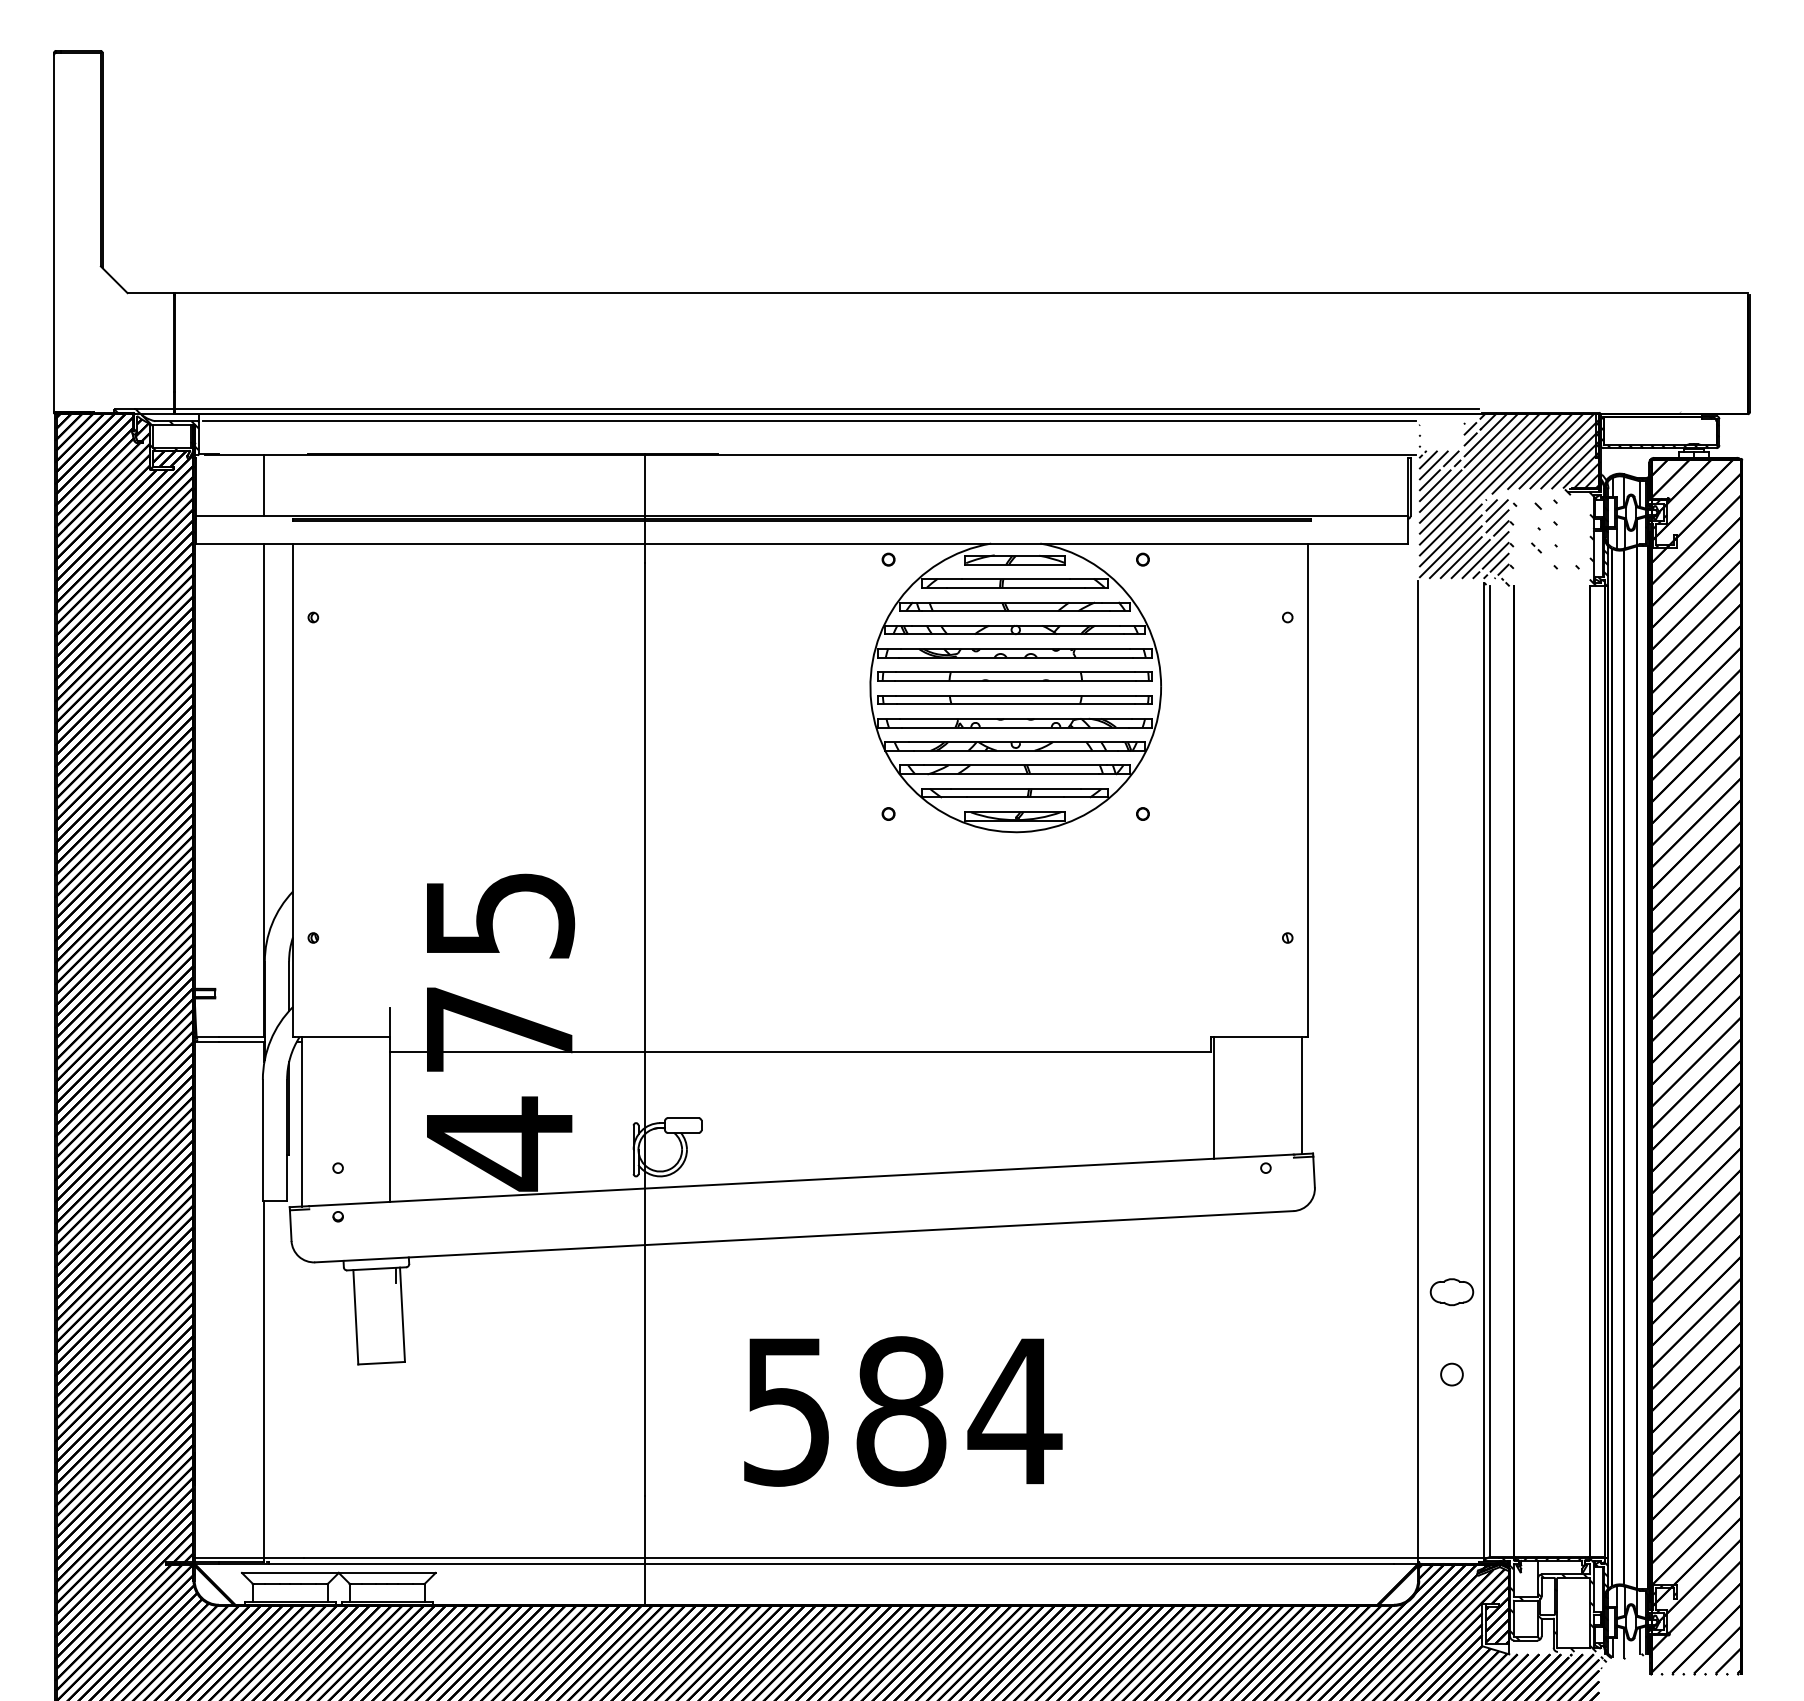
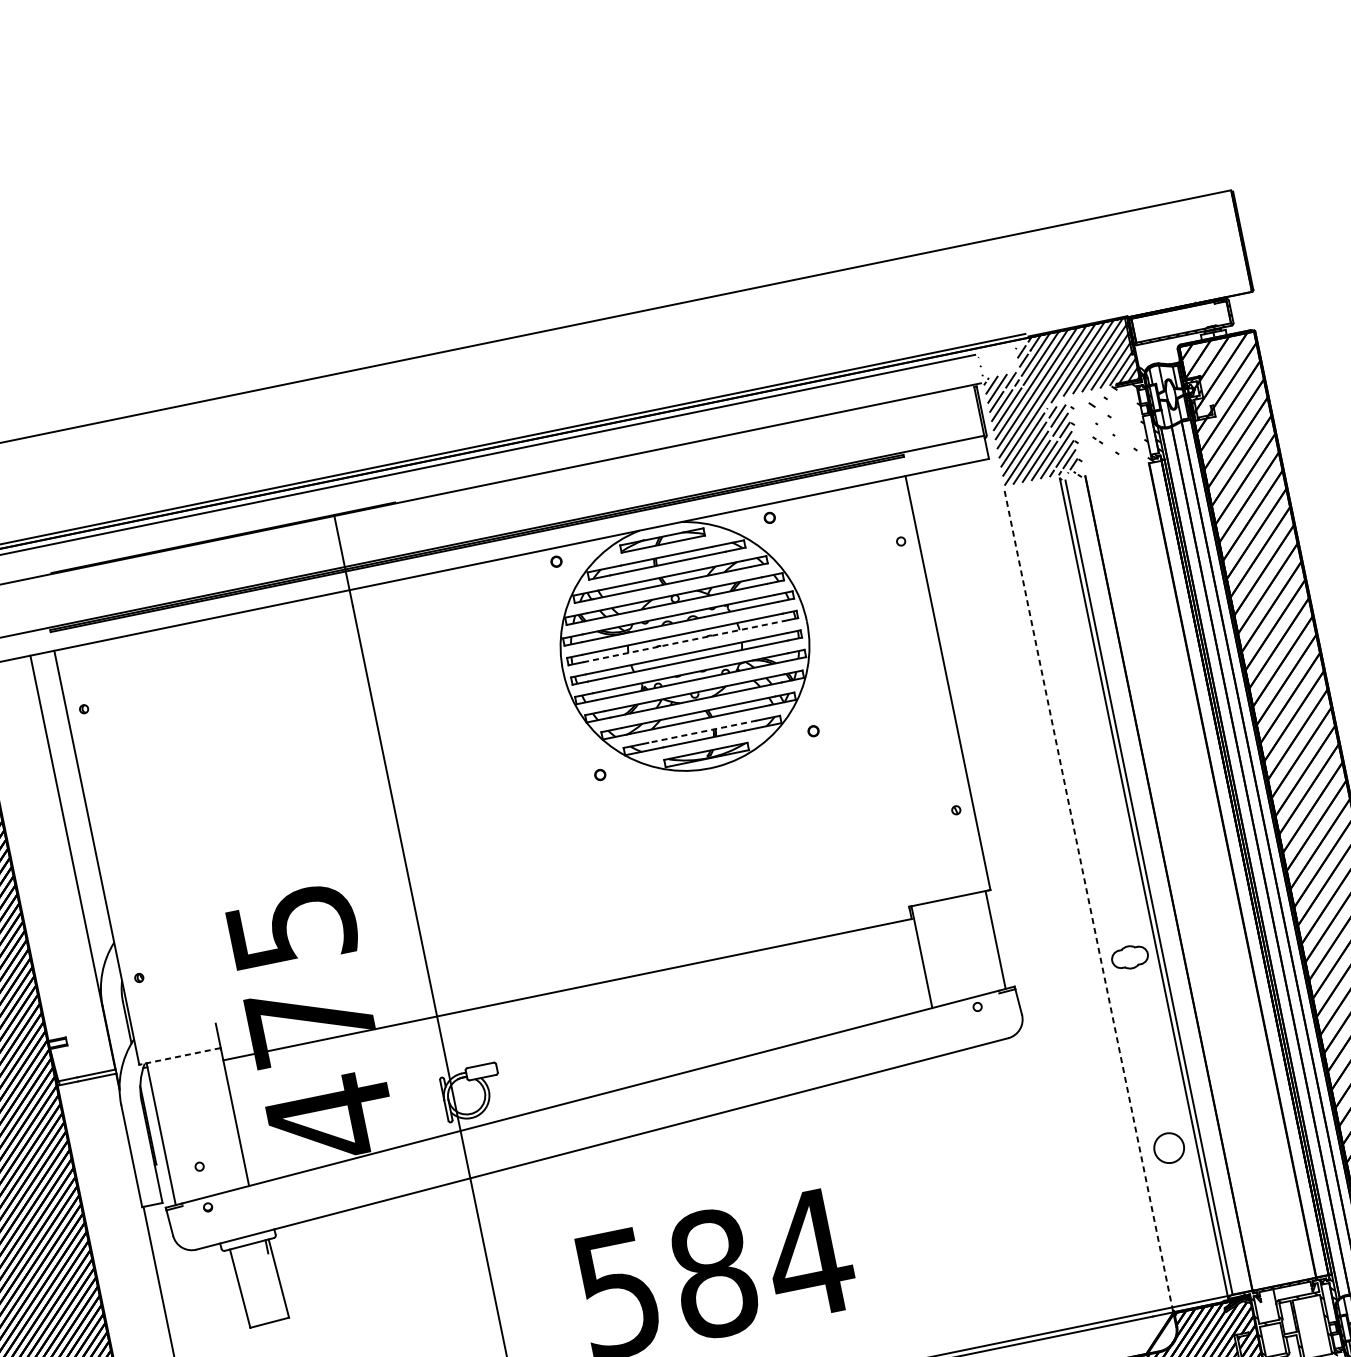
line: (264, 485) -> (20, 606), removed
line: (1016, 681) -> (684, 641), solid -> dashed
line: (1015, 788) -> (702, 731), solid -> dashed
line: (342, 1037) -> (180, 1056), solid -> dashed
line: (1418, 1071) -> (1088, 899), solid -> dashed
part: (1451, 1292) -> (1129, 957), moved
circle: (1451, 1374) -> (1168, 1148), size x1.6

